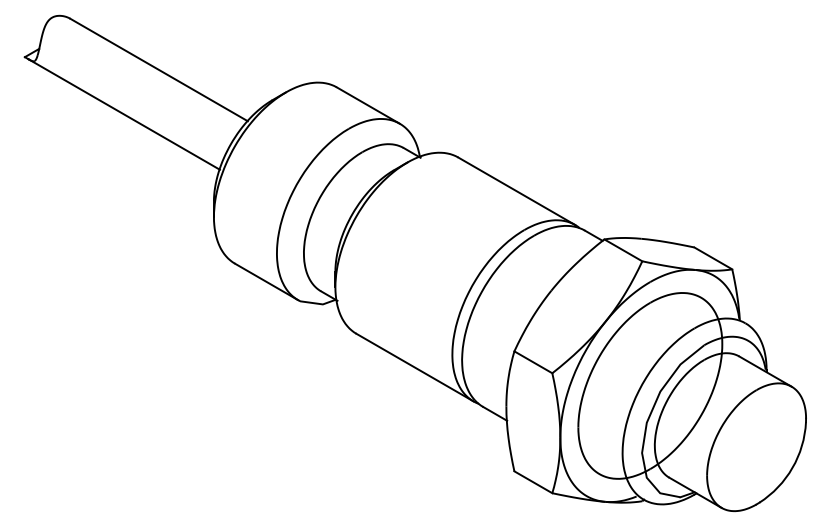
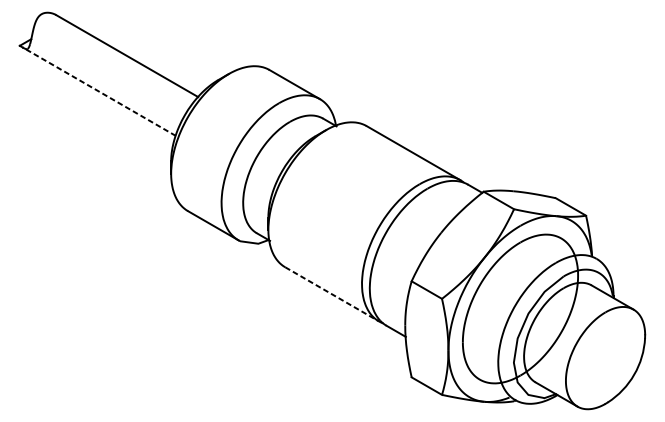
line: (124, 114) -> (99, 91), solid -> dashed
line: (415, 367) -> (332, 294), solid -> dashed

